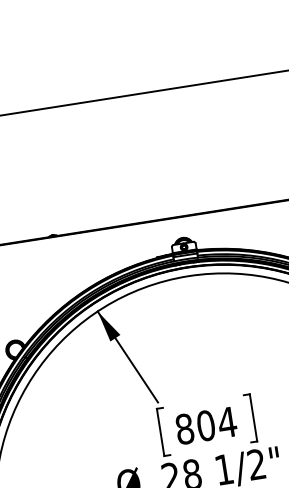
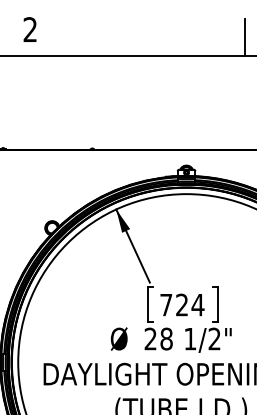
line: (234, 52) -> (245, 36), added
text: (195, 426) -> (174, 304), 804 -> 724

